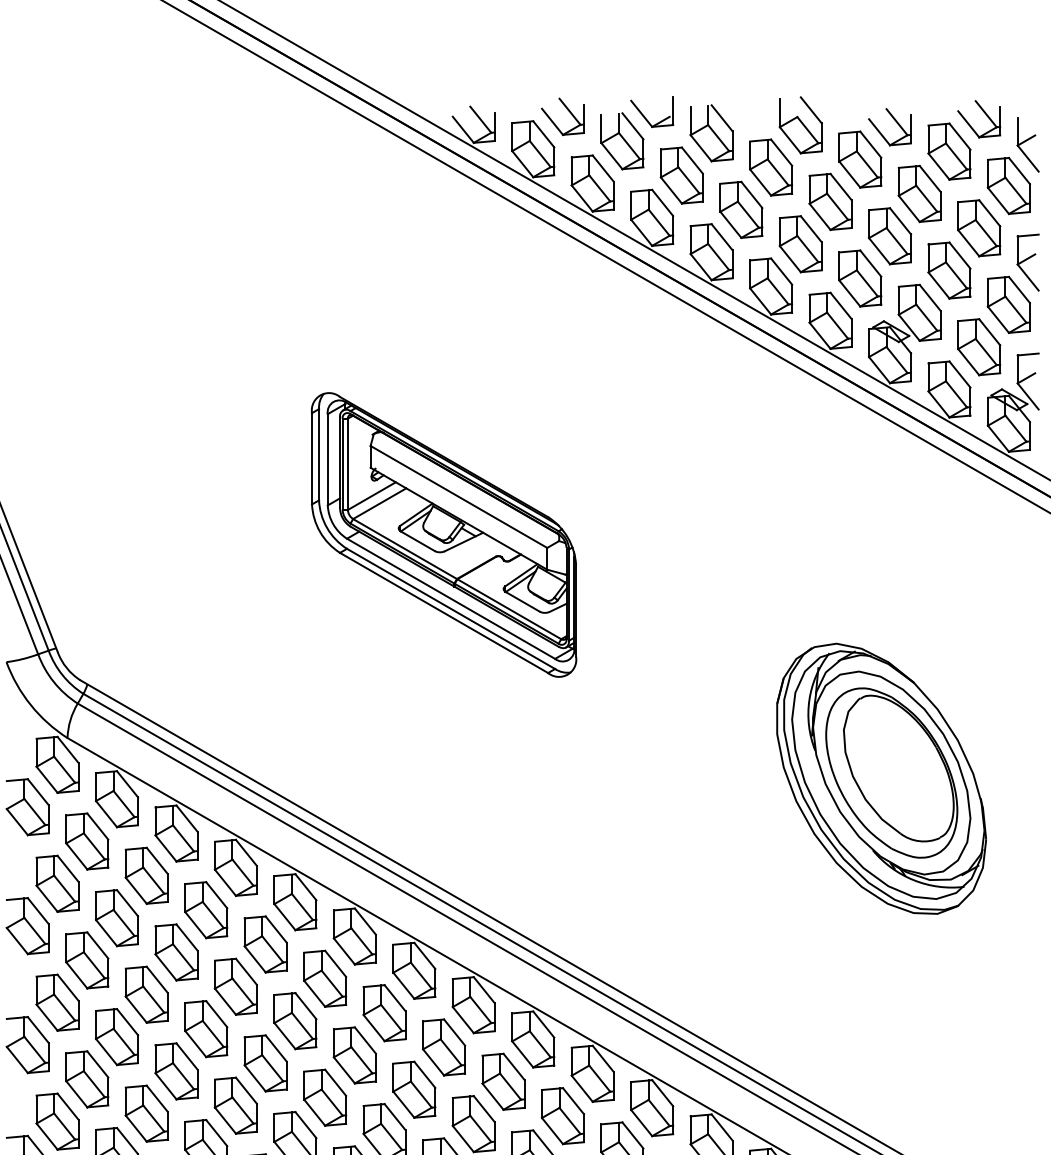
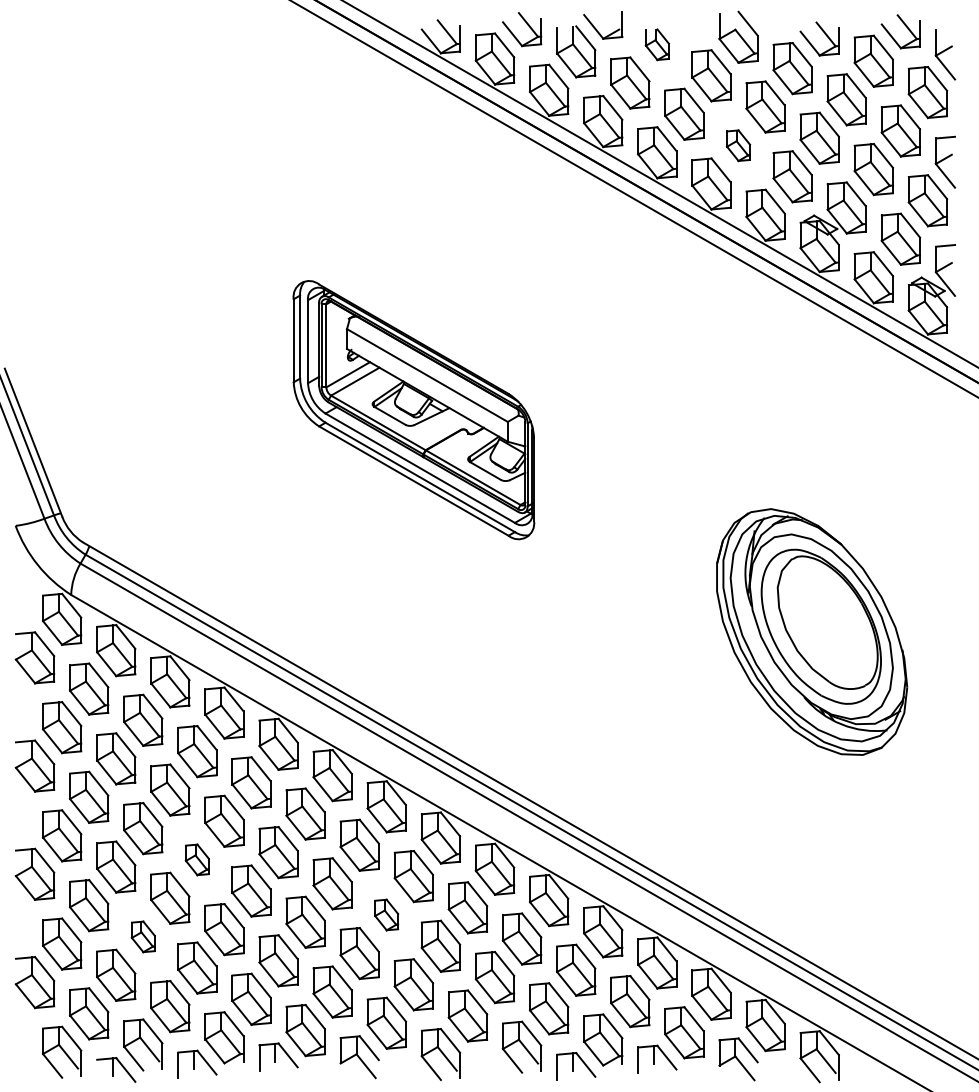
part: (711, 133) -> (657, 44), size x0.6
part: (800, 244) -> (738, 145), size x0.6
part: (206, 1028) -> (197, 859), size x0.6
part: (413, 1089) -> (386, 914), size x0.6
part: (146, 1113) -> (143, 936), size x0.6

